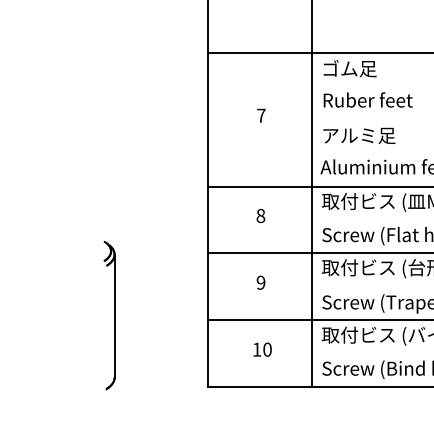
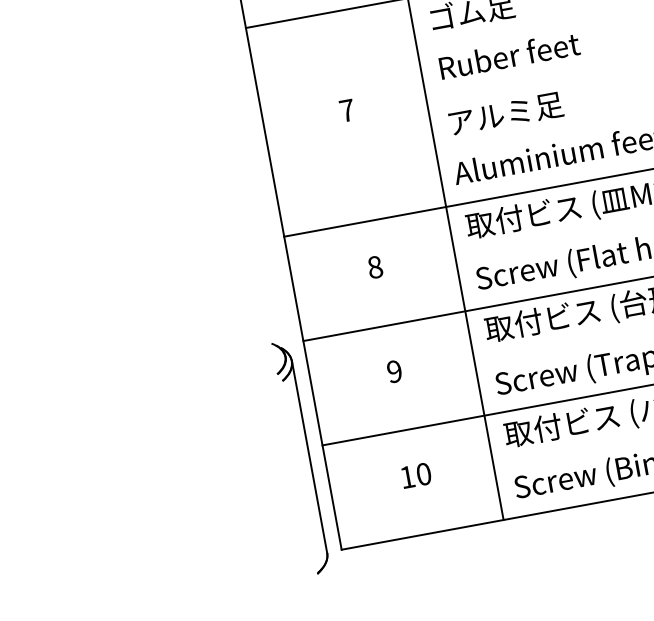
part: (109, 315) -> (301, 457), moved

